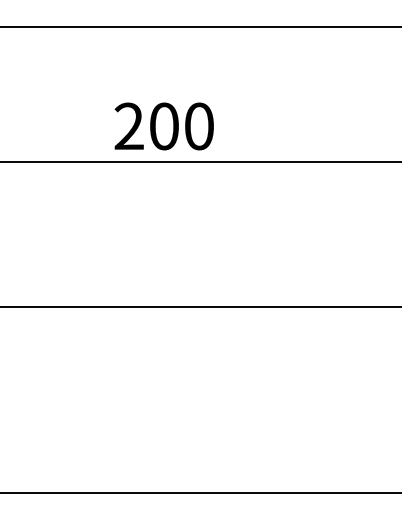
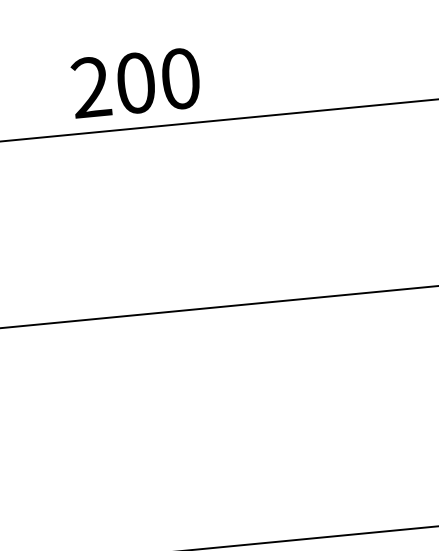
text: (163, 126) -> (134, 83), moved

